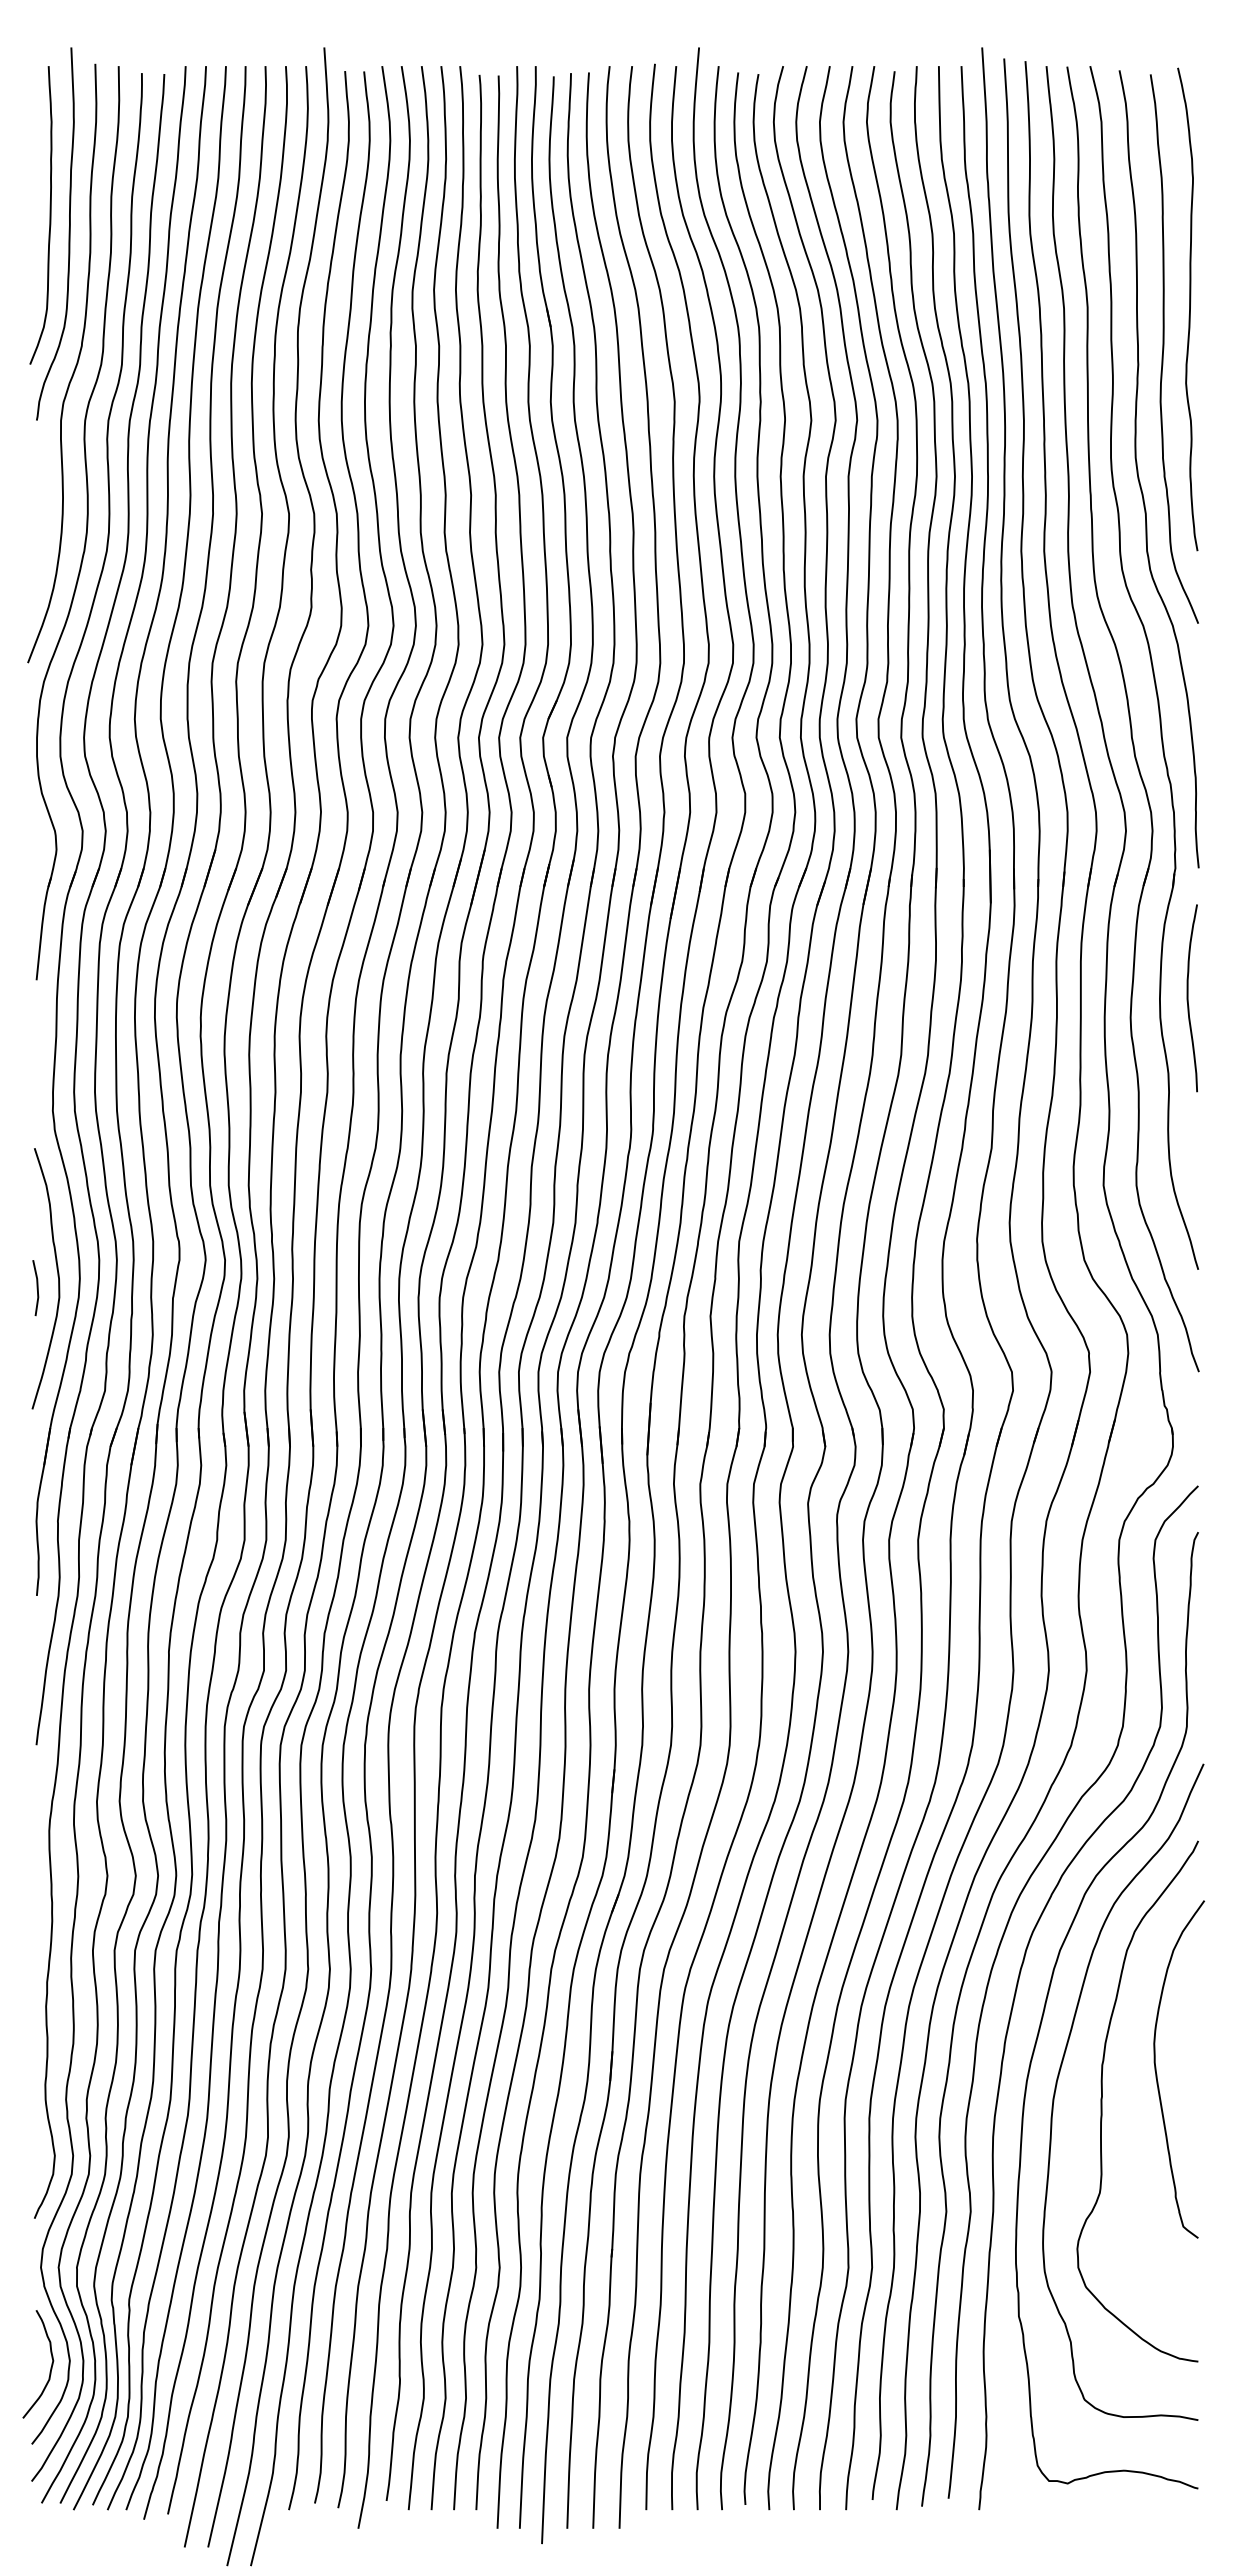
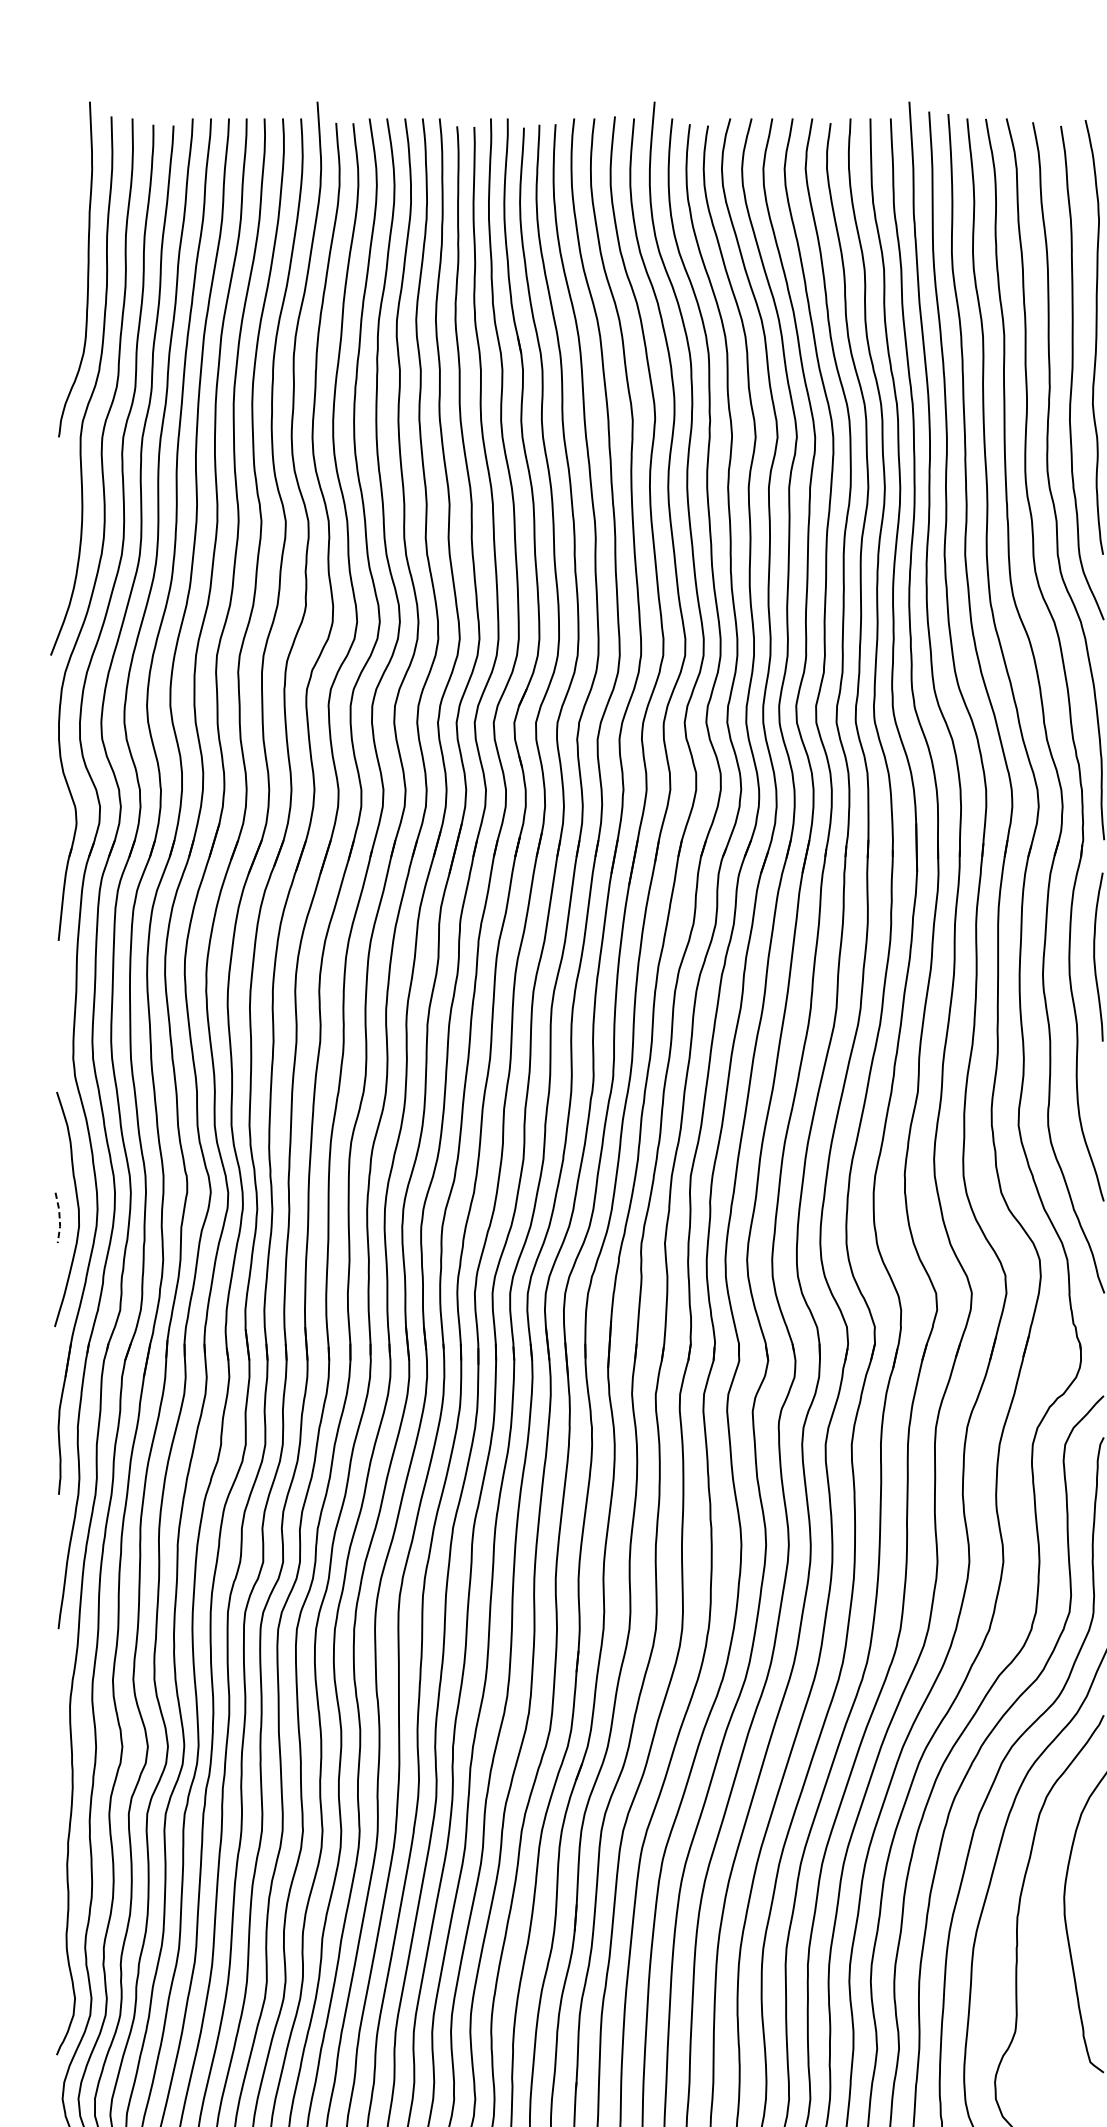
curve: (49, 215) -> (70, 252), removed
line: (37, 1287) -> (59, 1217), solid -> dashed

